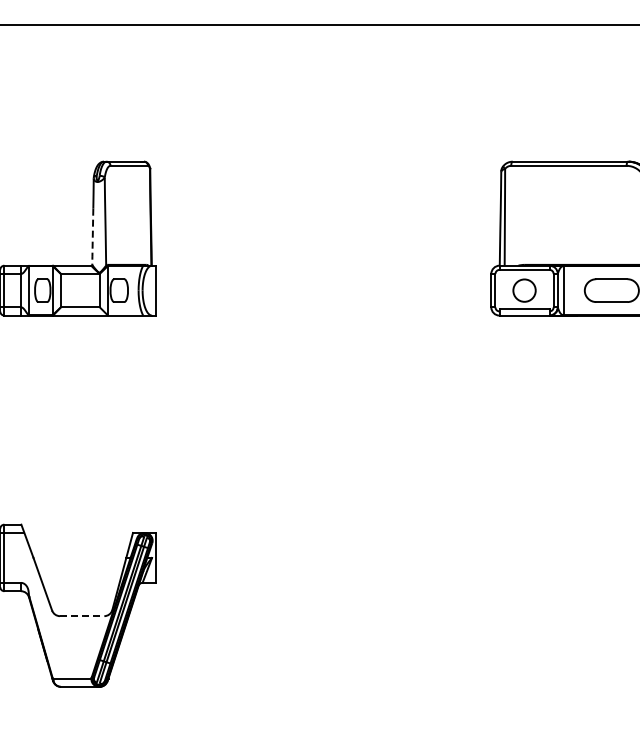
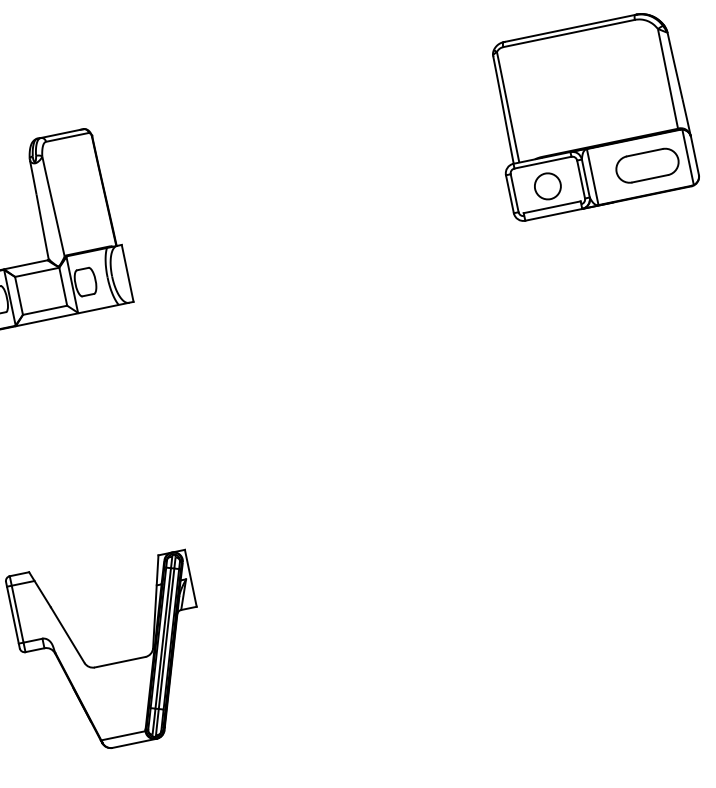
line: (92, 237) -> (42, 227), dashed -> solid
line: (82, 616) -> (120, 662), dashed -> solid

